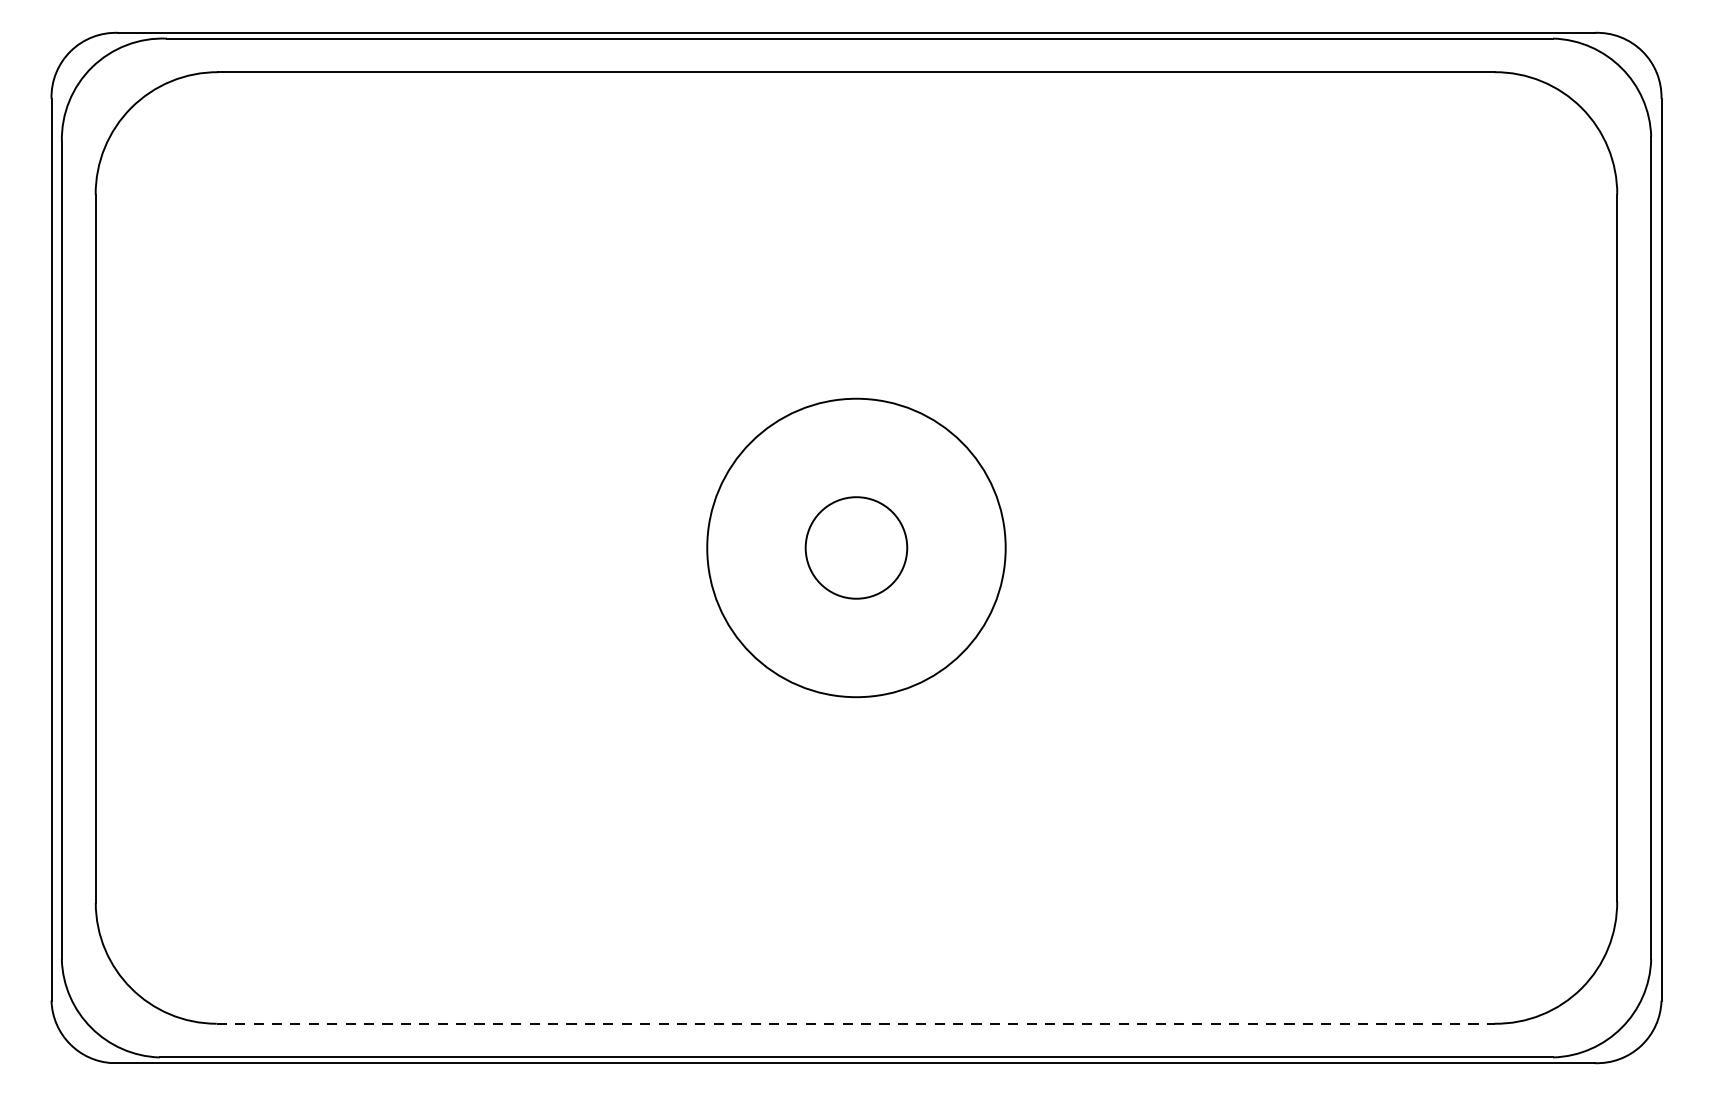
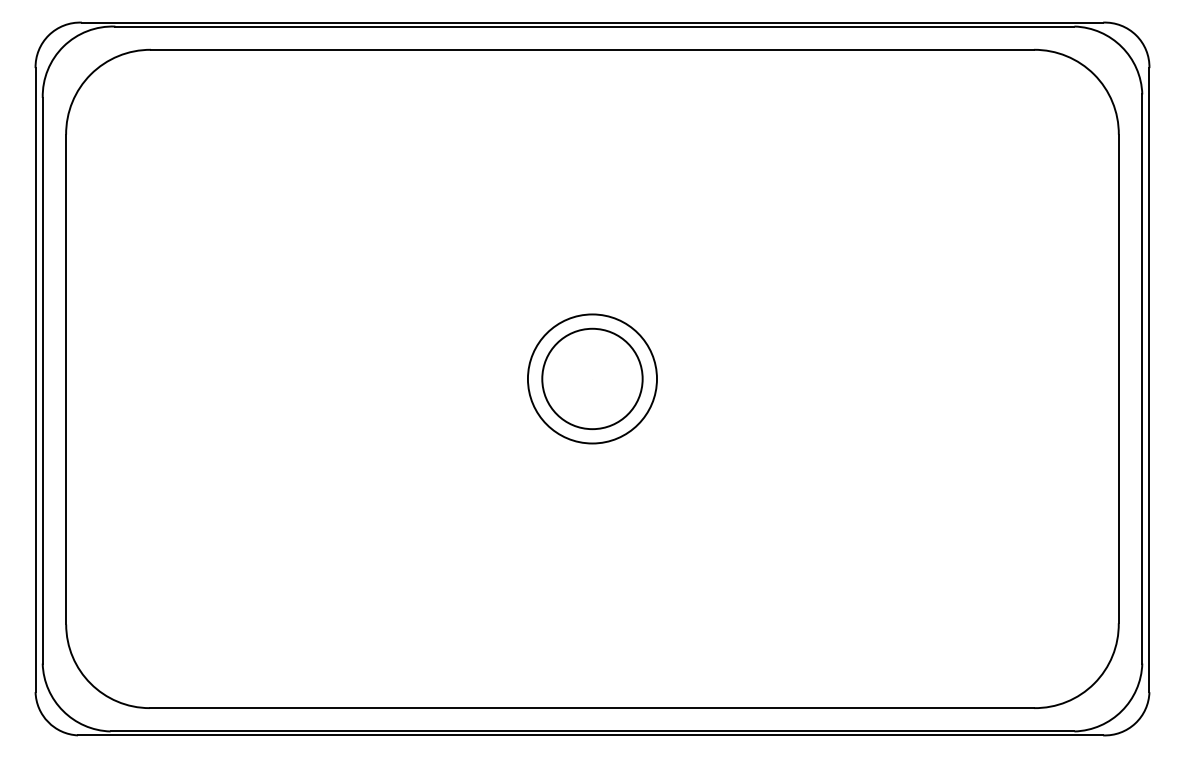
circle: (856, 547) -> (592, 378), size x0.62
circle: (856, 547) -> (592, 378), size x1.43
line: (856, 1024) -> (592, 708), dashed -> solid

